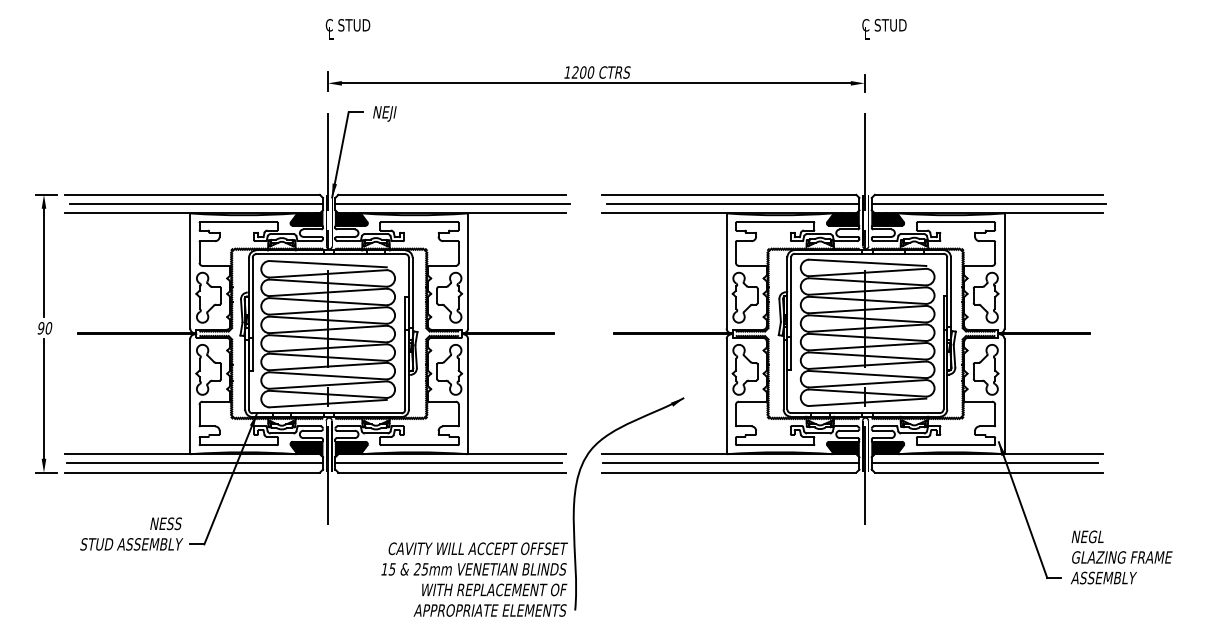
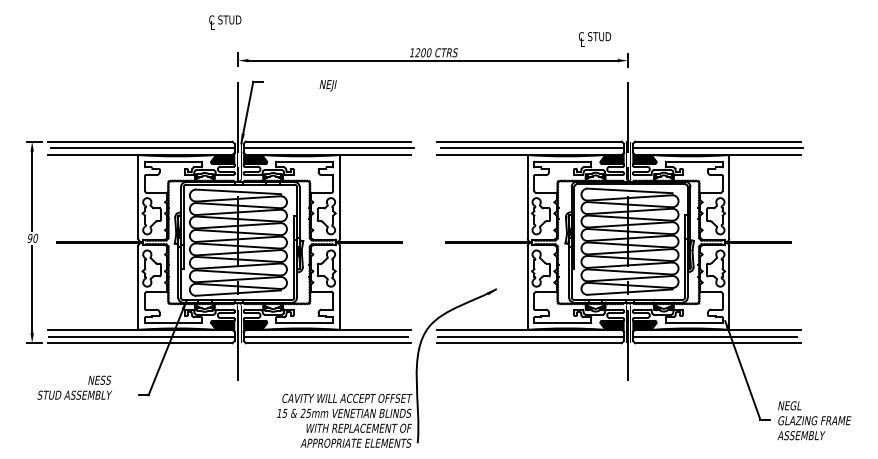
text: (347, 29) -> (224, 23), moved
text: (884, 29) -> (595, 39), moved
text: (384, 113) -> (327, 85), moved
text: (131, 533) -> (74, 387), moved
text: (1121, 557) -> (814, 420), moved

